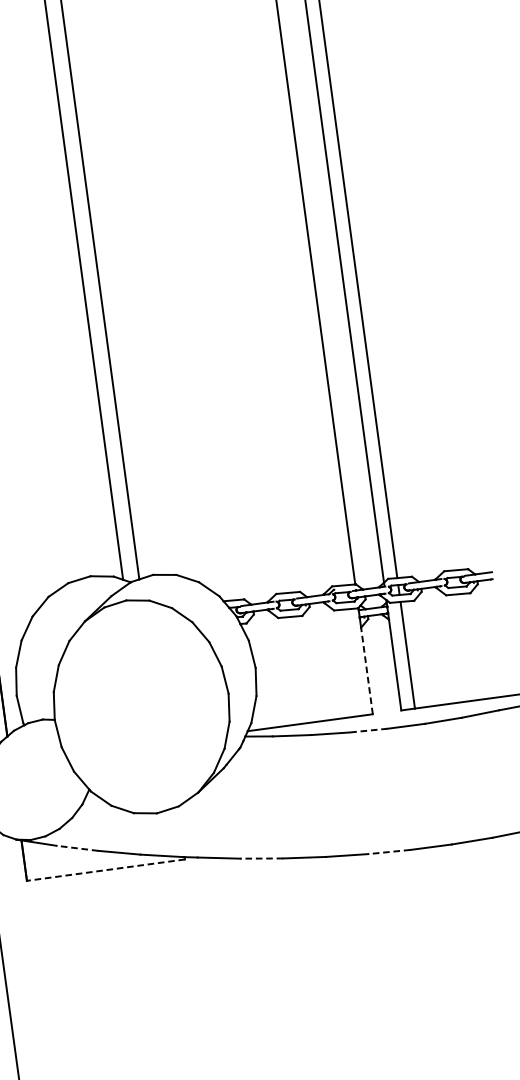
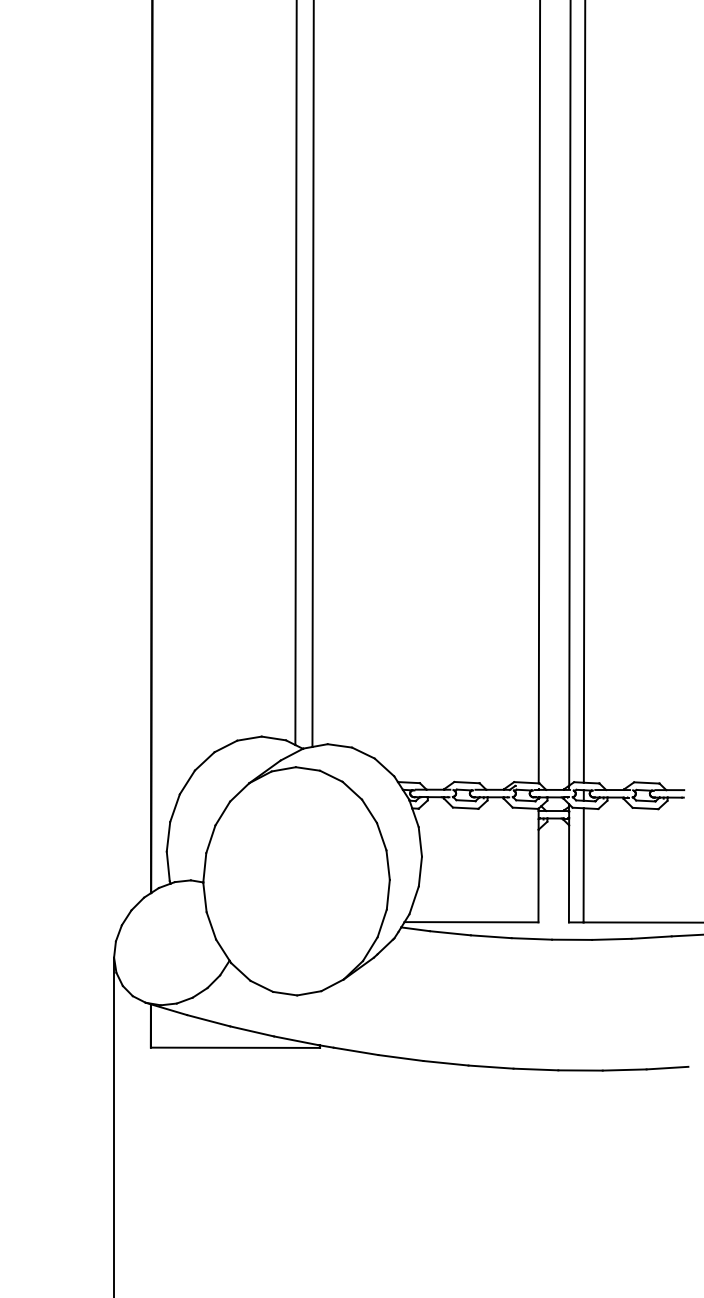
line: (366, 670) -> (538, 875), dashed -> solid
line: (368, 730) -> (531, 938), dashed -> solid
line: (77, 848) -> (208, 1020), dashed -> solid
line: (388, 852) -> (535, 1069), dashed -> solid
line: (261, 859) -> (400, 1058), dashed -> solid
line: (105, 869) -> (235, 1047), dashed -> solid

